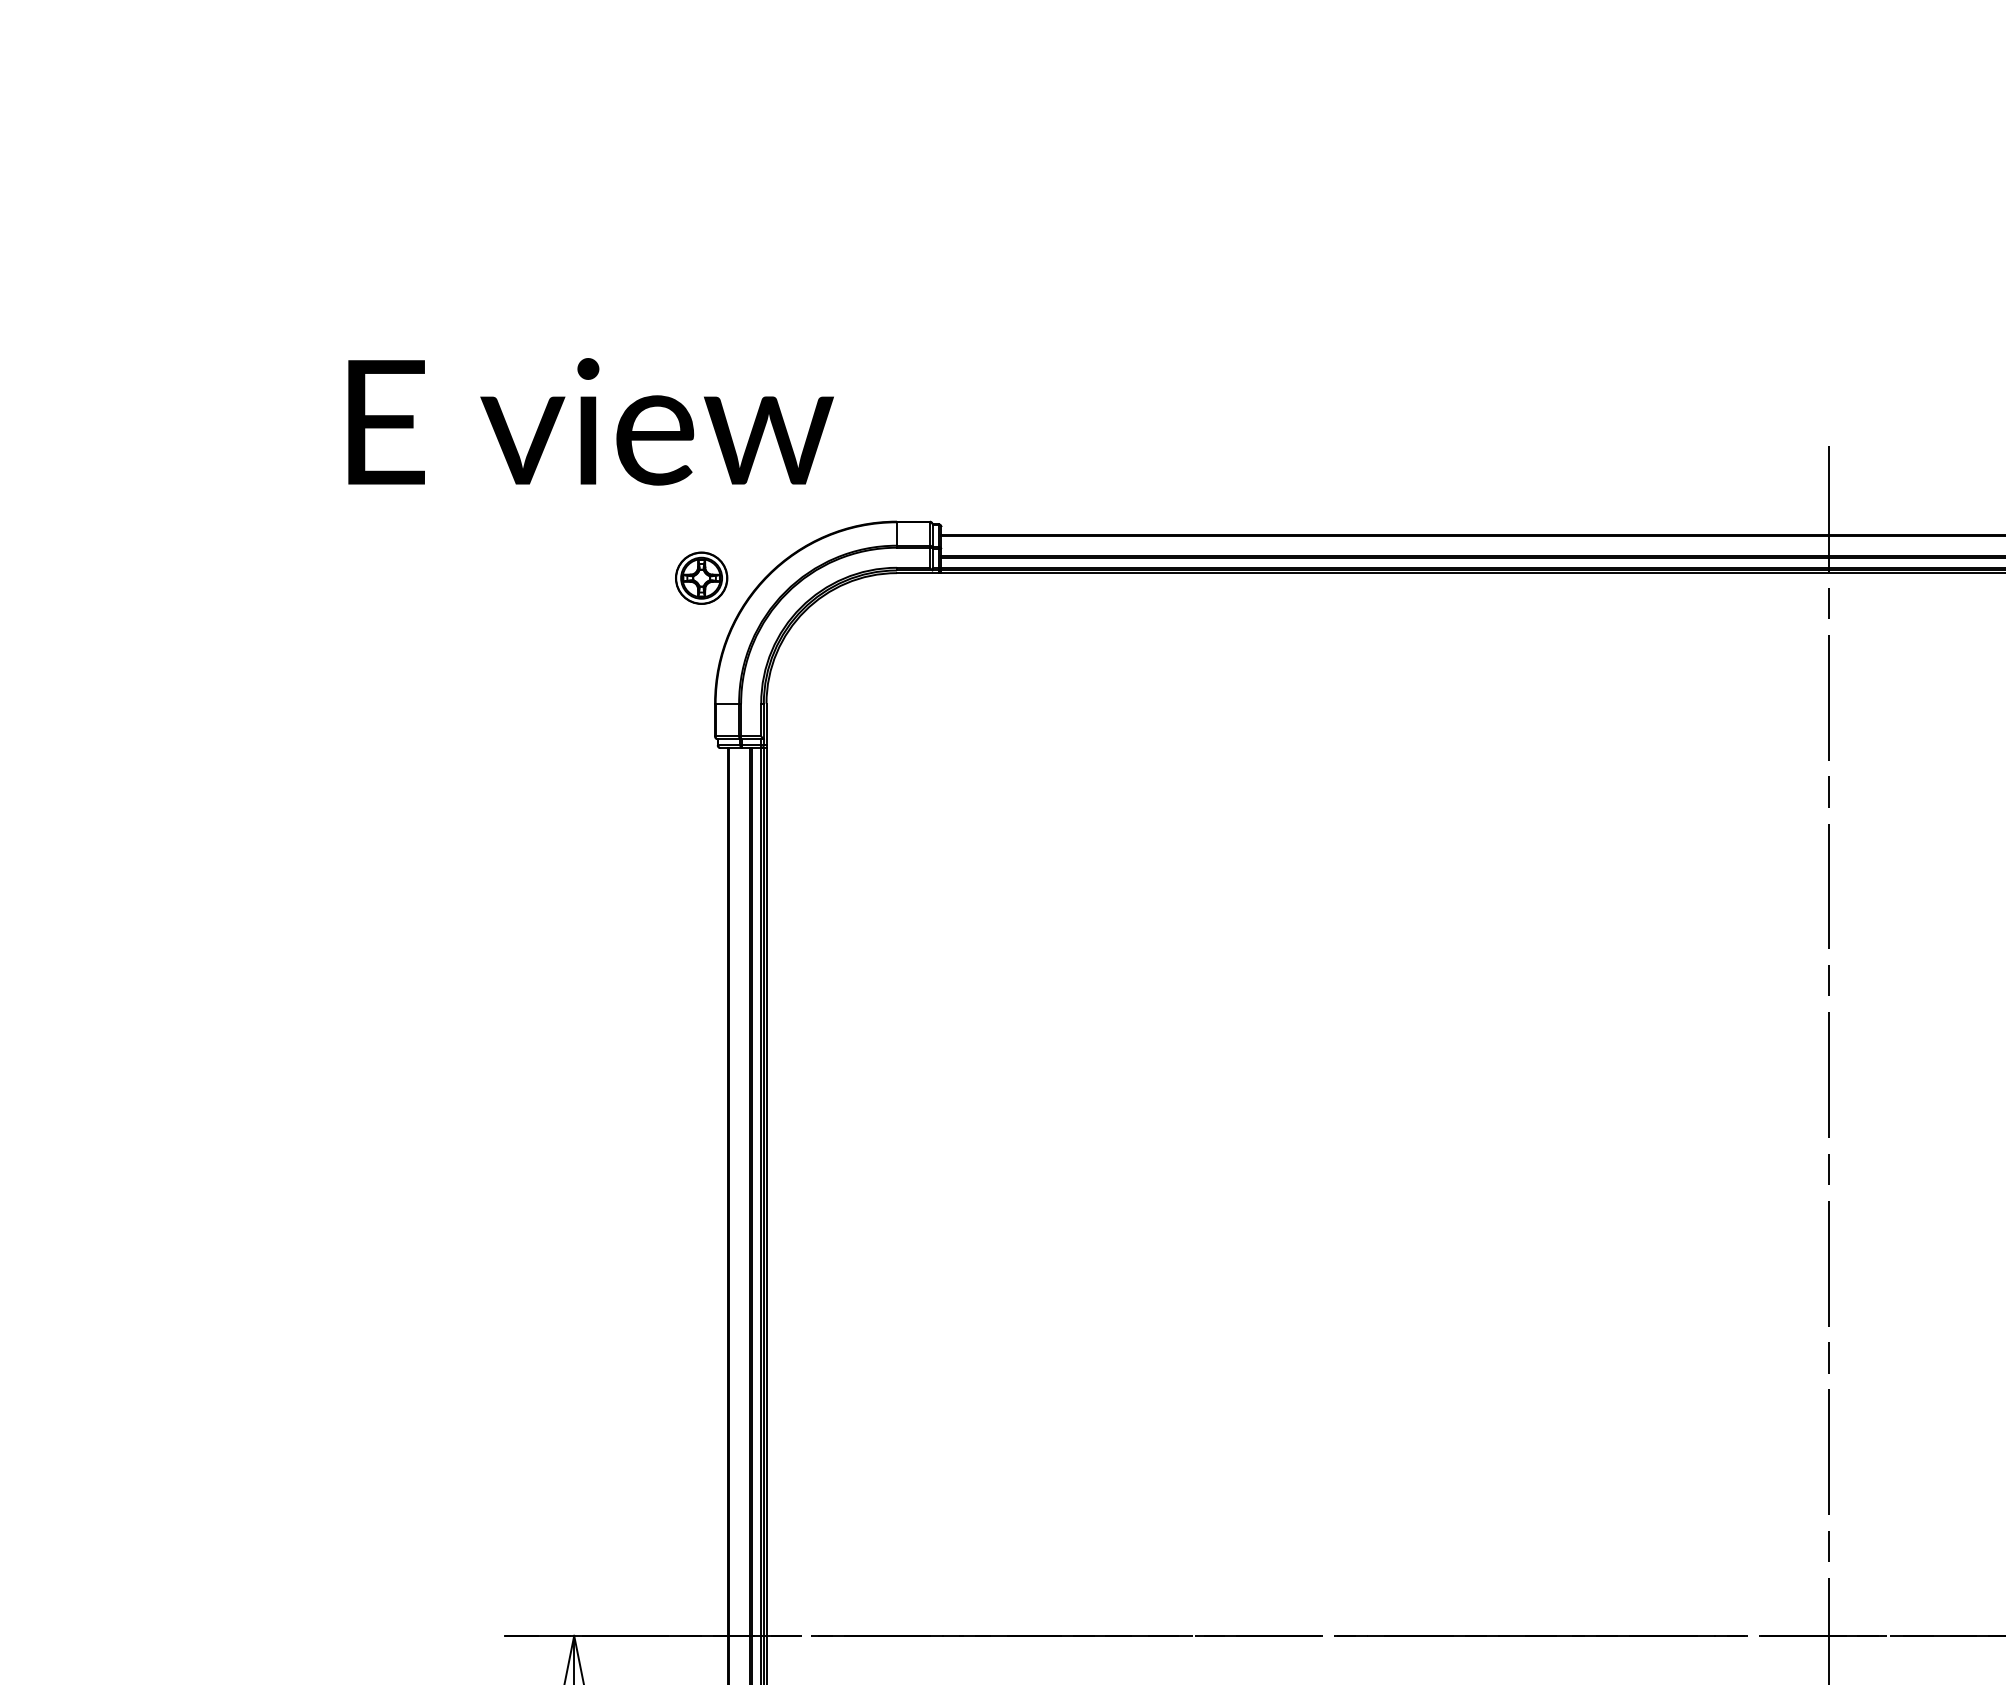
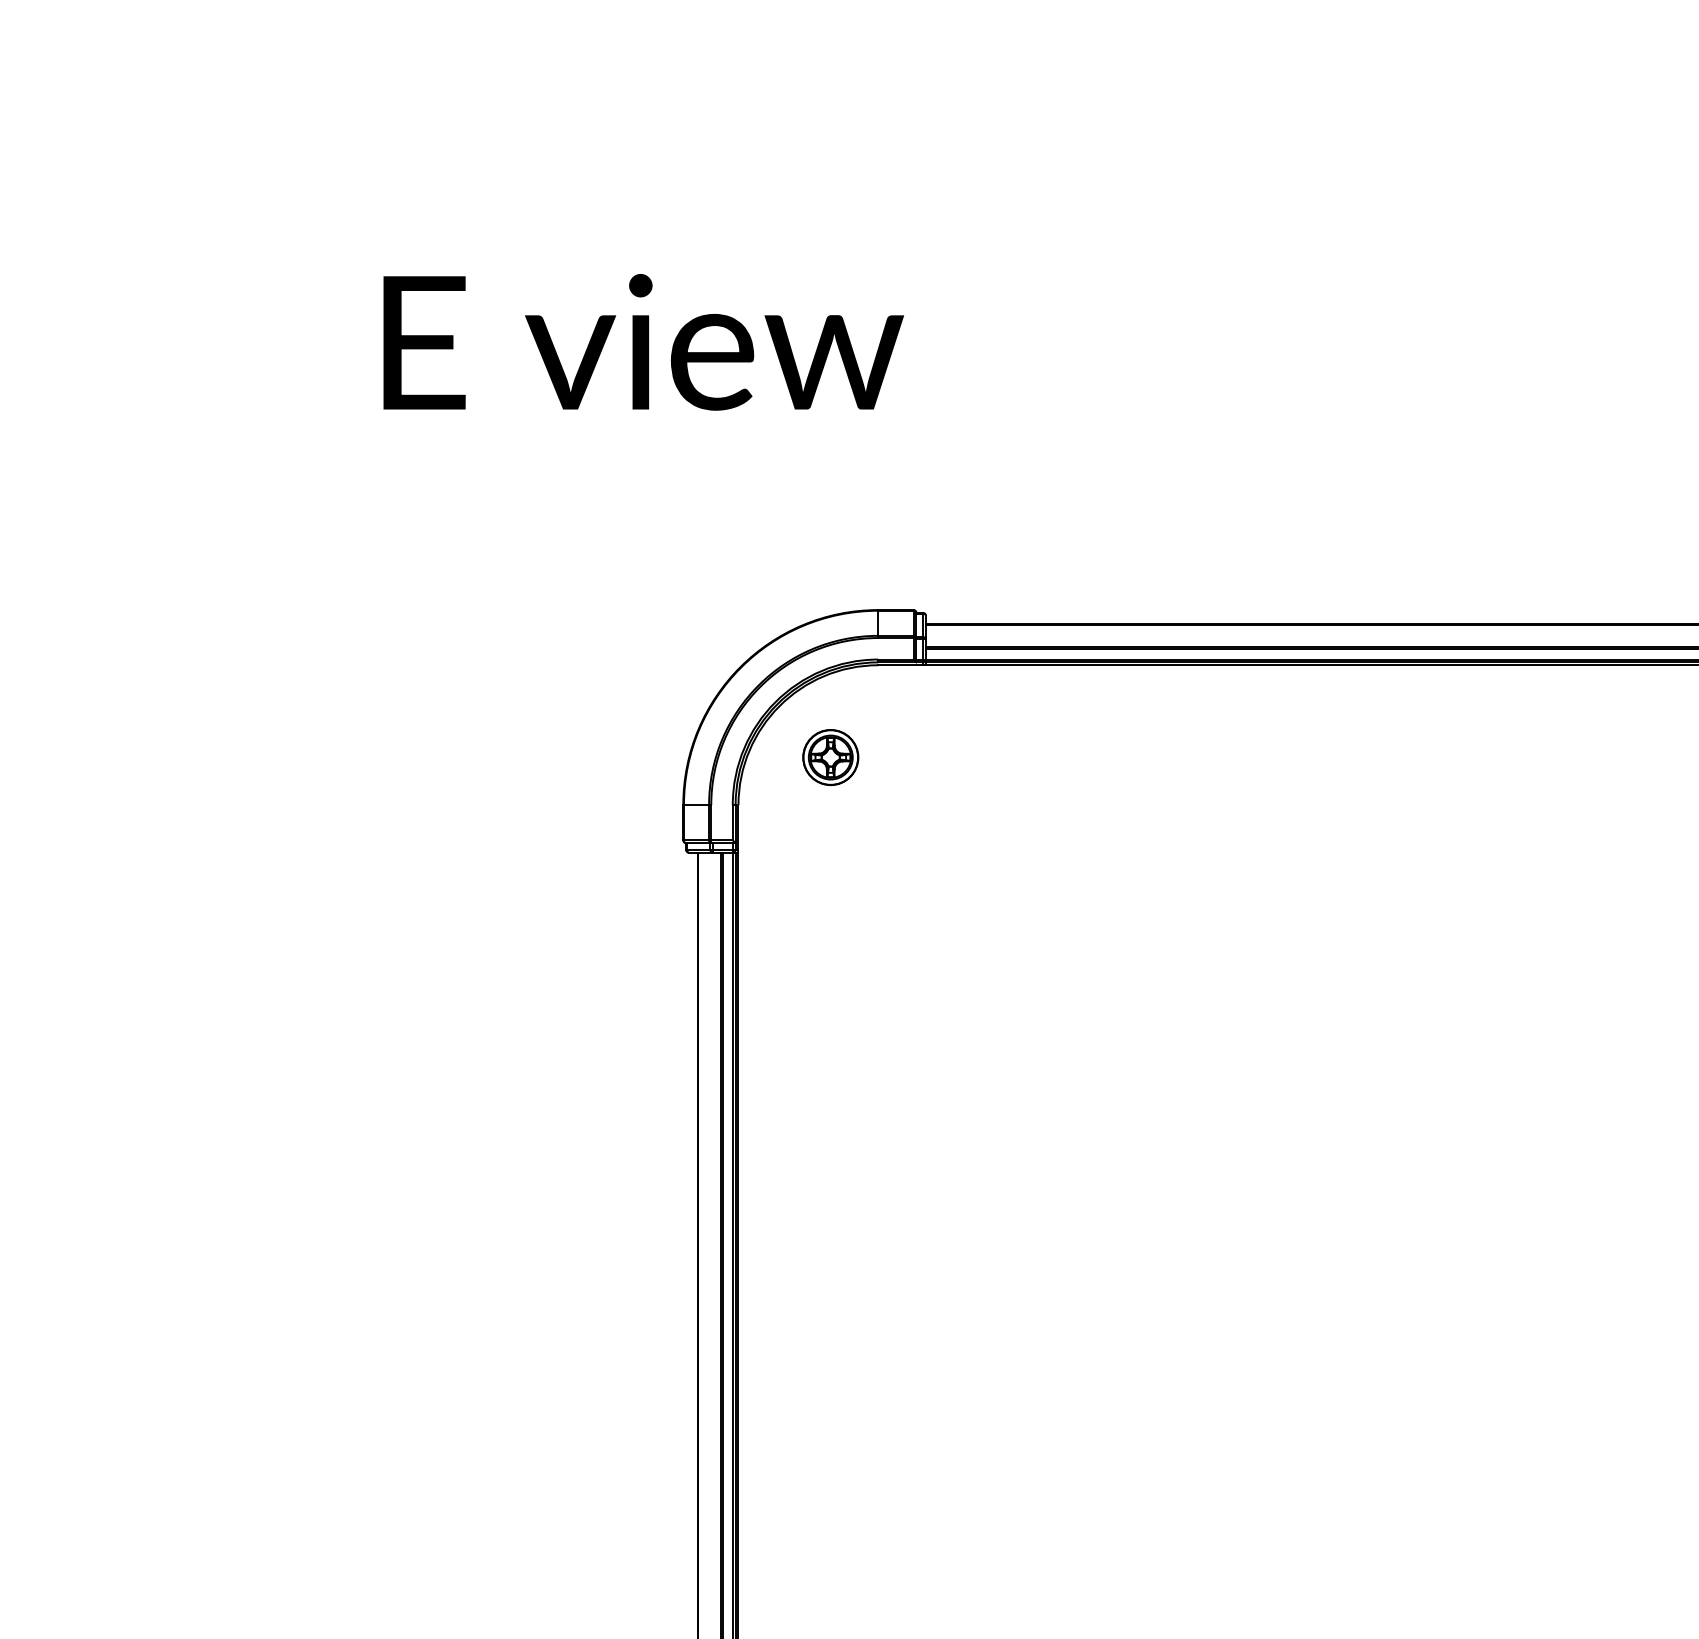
text: (590, 421) -> (643, 341), moved
part: (701, 577) -> (830, 756), moved

